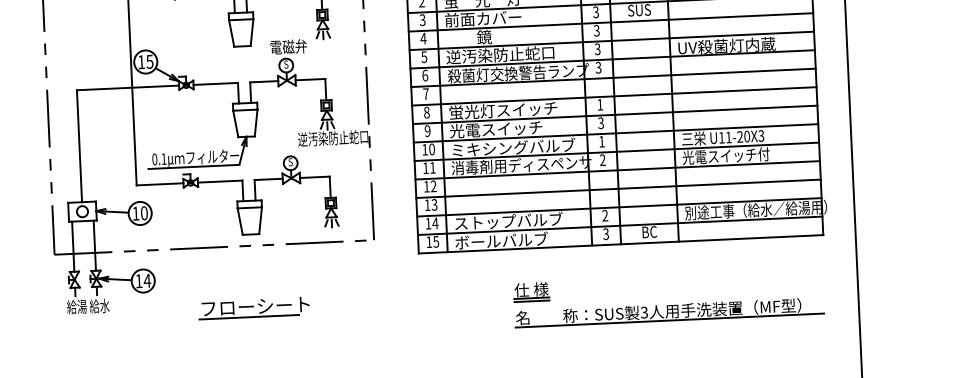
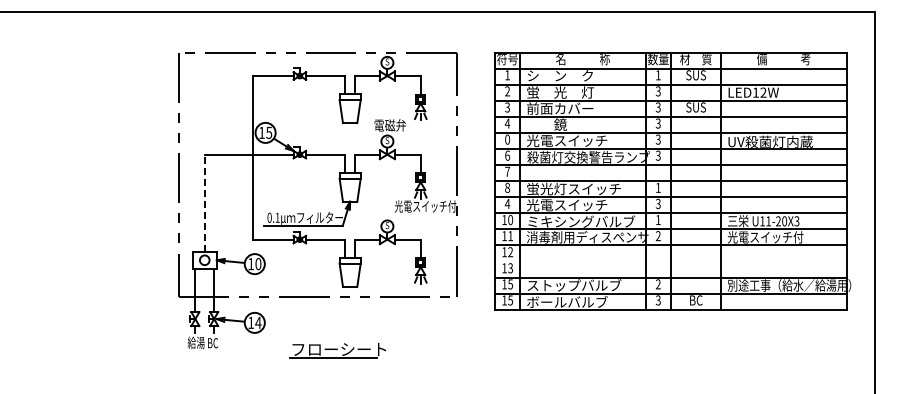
text: (500, 54) -> (573, 140), 逆汚染防止蛇口 -> 光電スイッチ
text: (424, 57) -> (507, 139), 5 -> 0
text: (427, 130) -> (507, 203), 9 -> 4
text: (333, 138) -> (425, 206), 逆汚染防止蛇口 -> 光電スイッチ付
line: (79, 146) -> (204, 203), solid -> dashed
line: (618, 188) -> (670, 261), removed
text: (435, 223) -> (510, 284), 14 -> 15
part: (667, 298) -> (709, 358), removed
text: (99, 305) -> (215, 342), 給水 -> BC
part: (253, 307) -> (337, 350), moved

